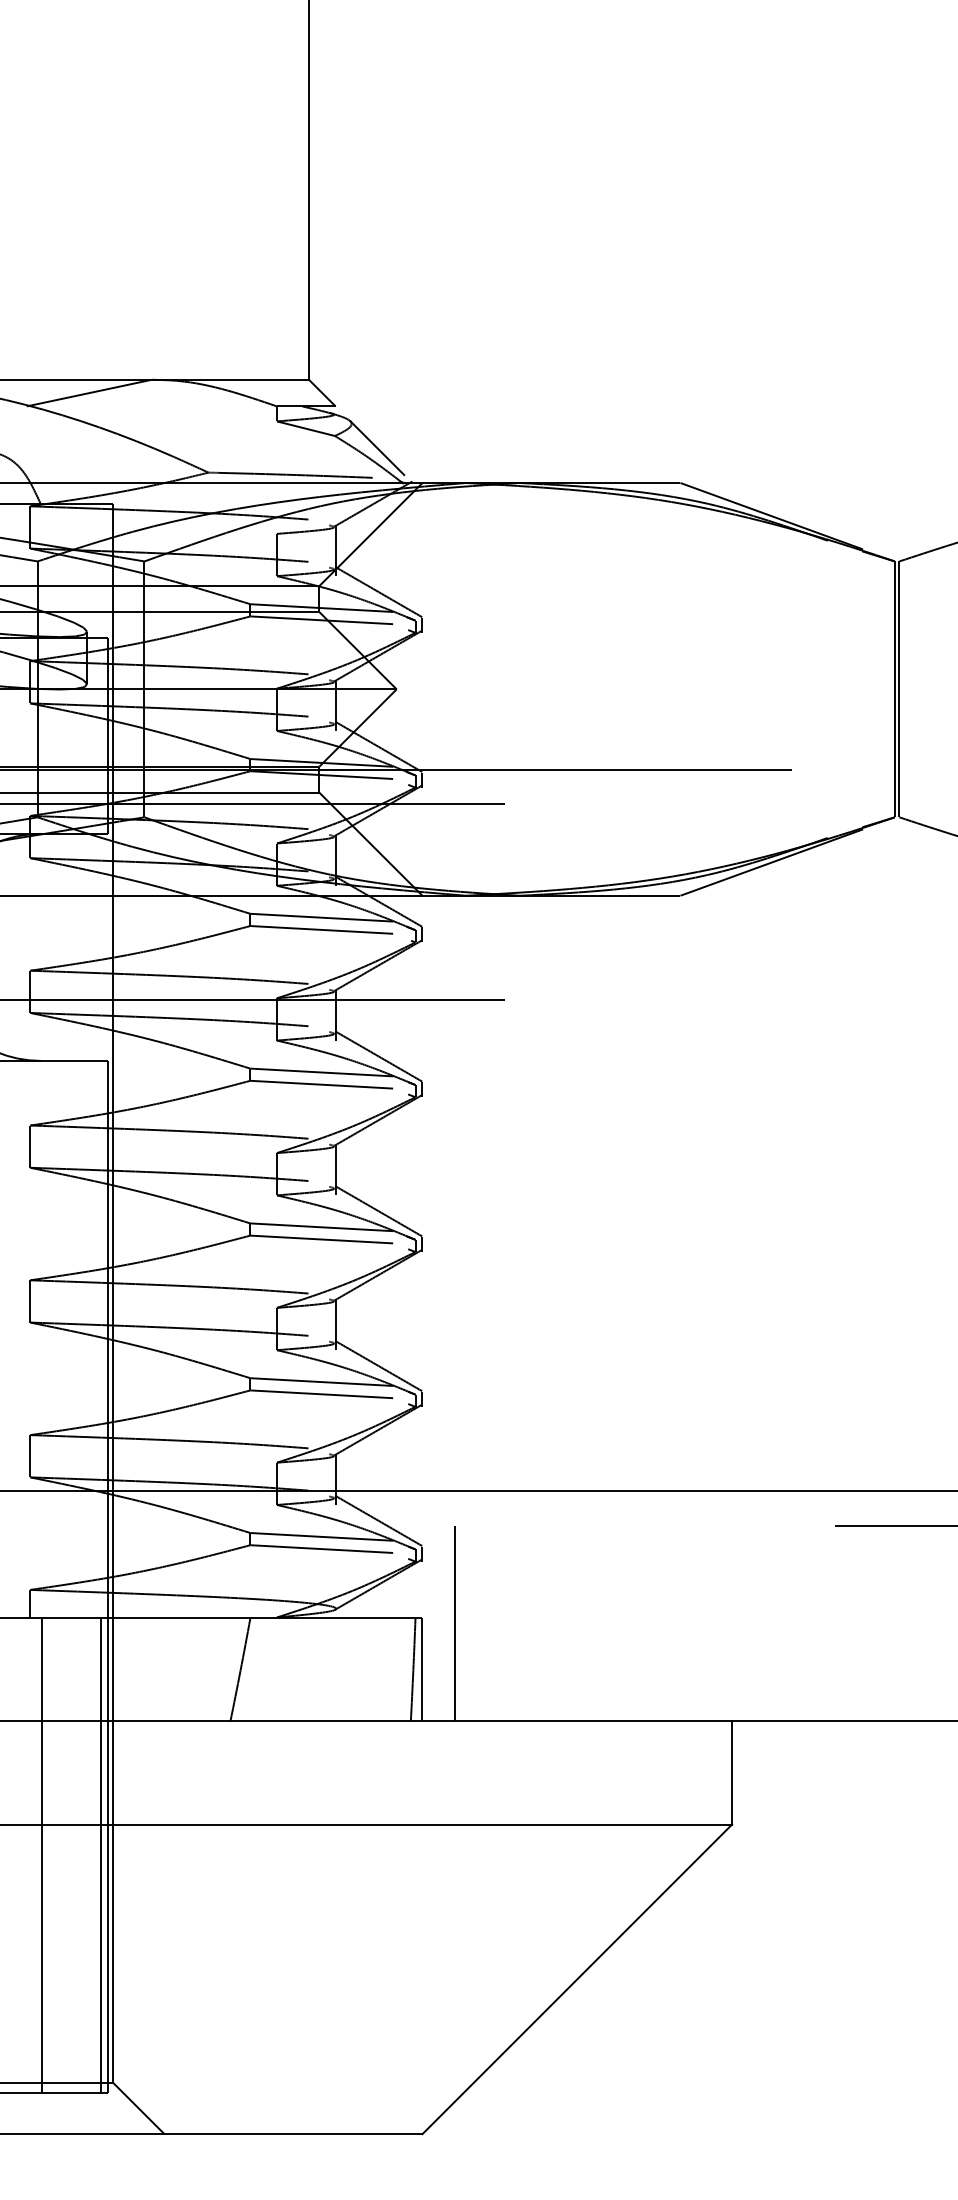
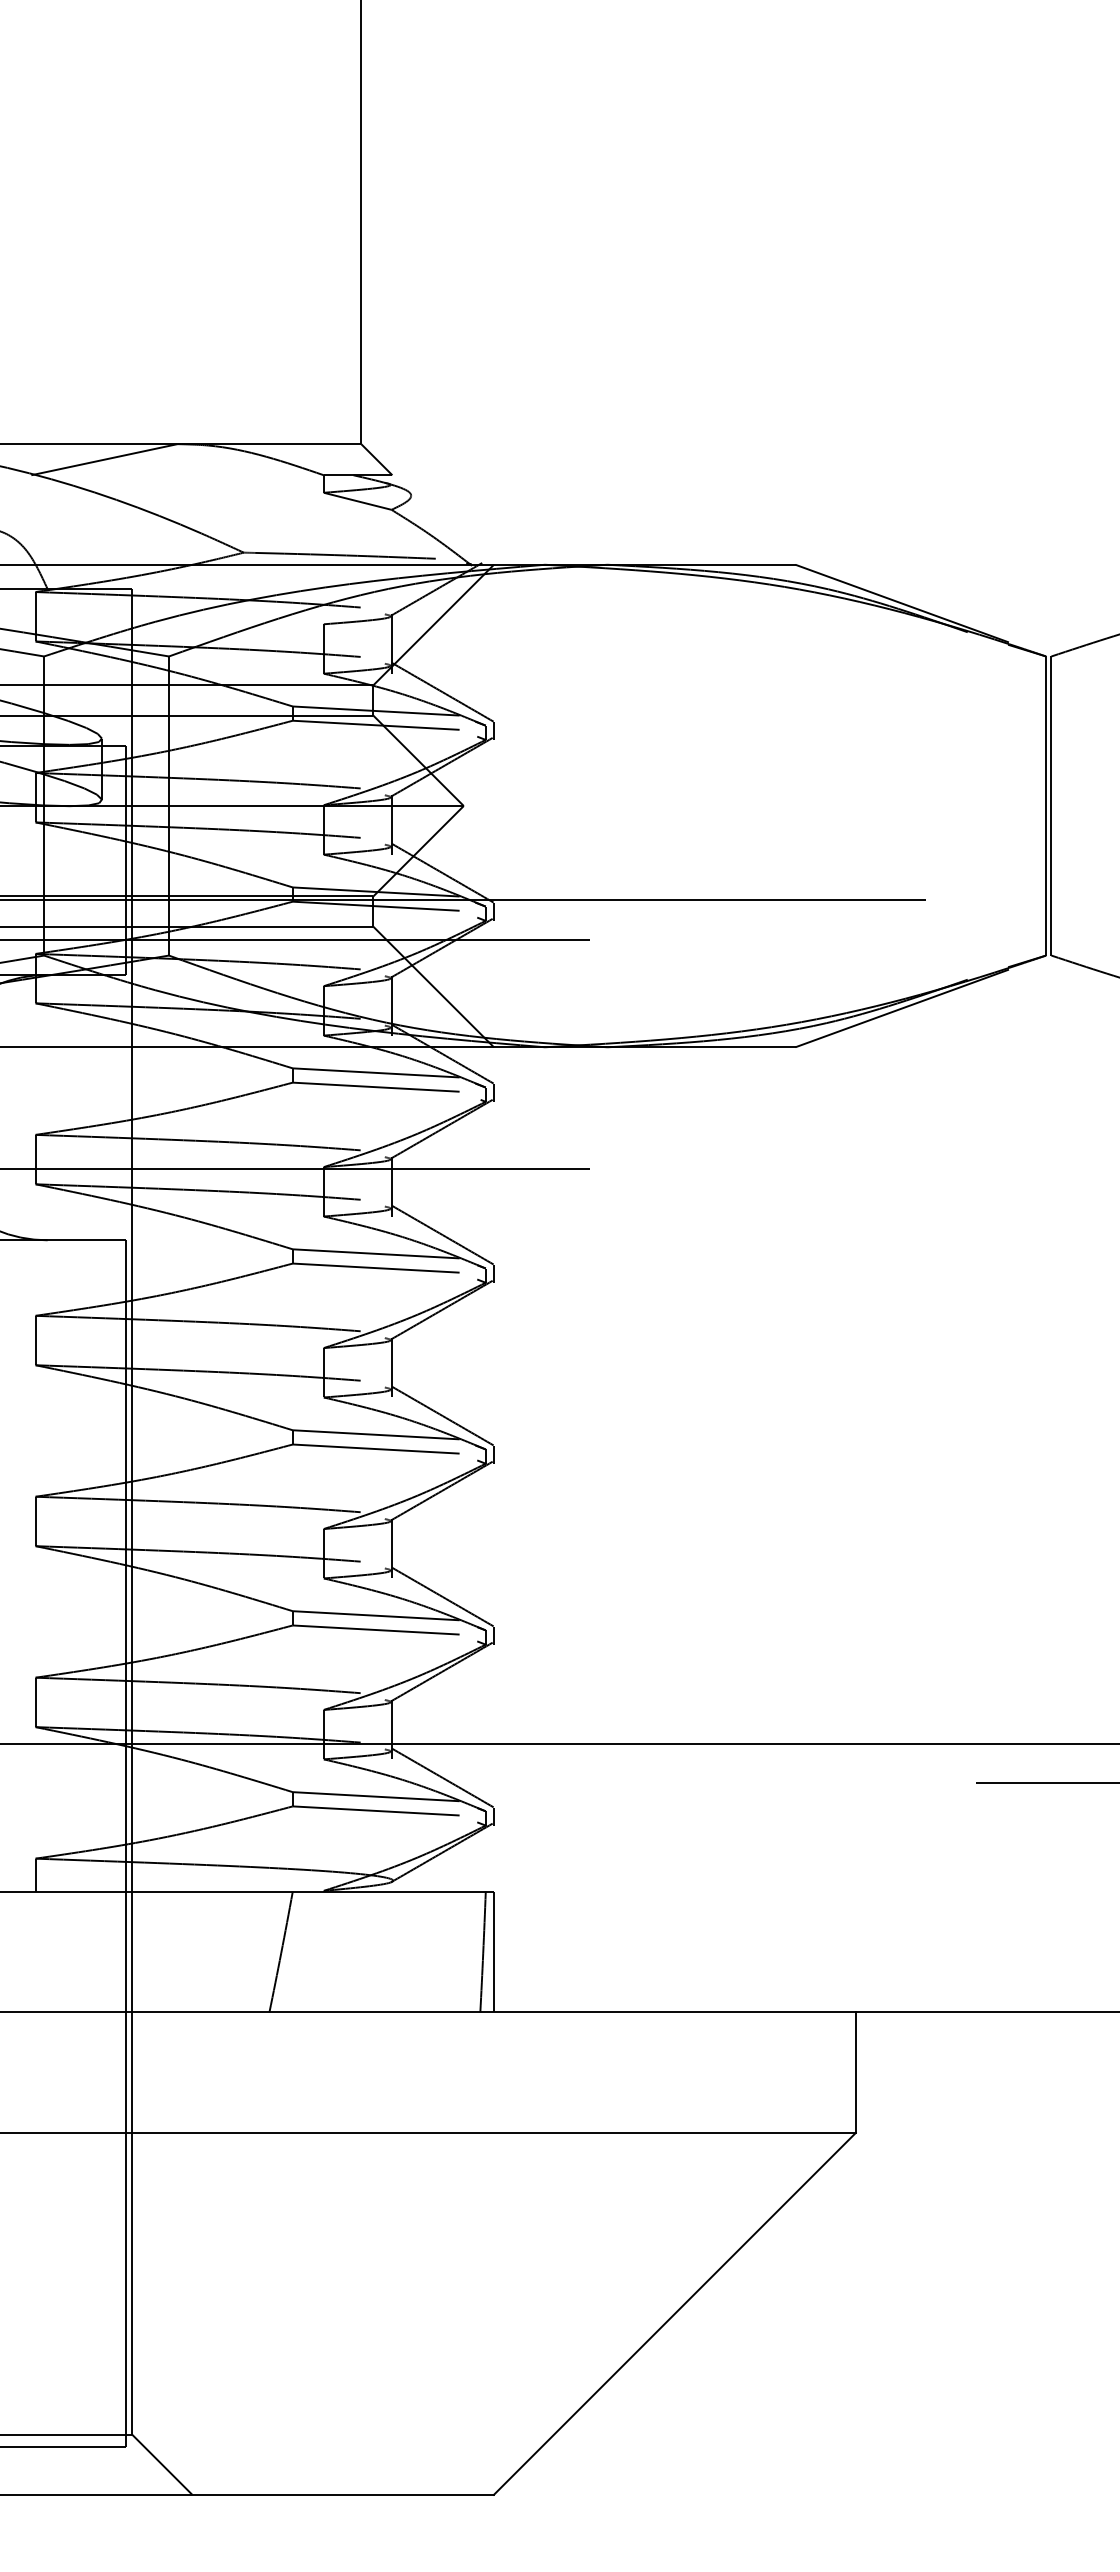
line: (377, 447) -> (441, 523), removed
line: (455, 1623) -> (532, 1897), removed
line: (42, 1854) -> (49, 2168), removed
line: (101, 1854) -> (118, 2168), removed

